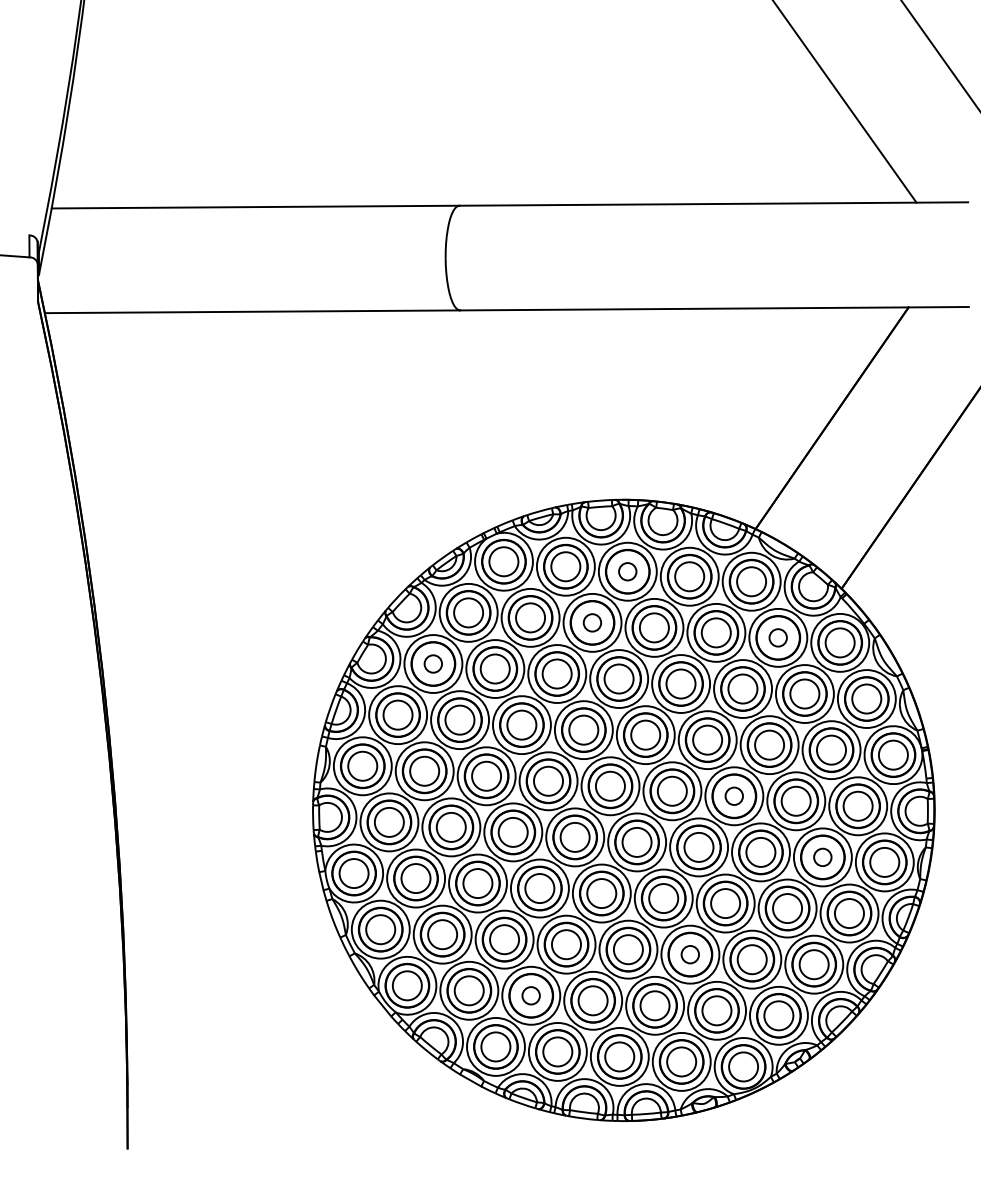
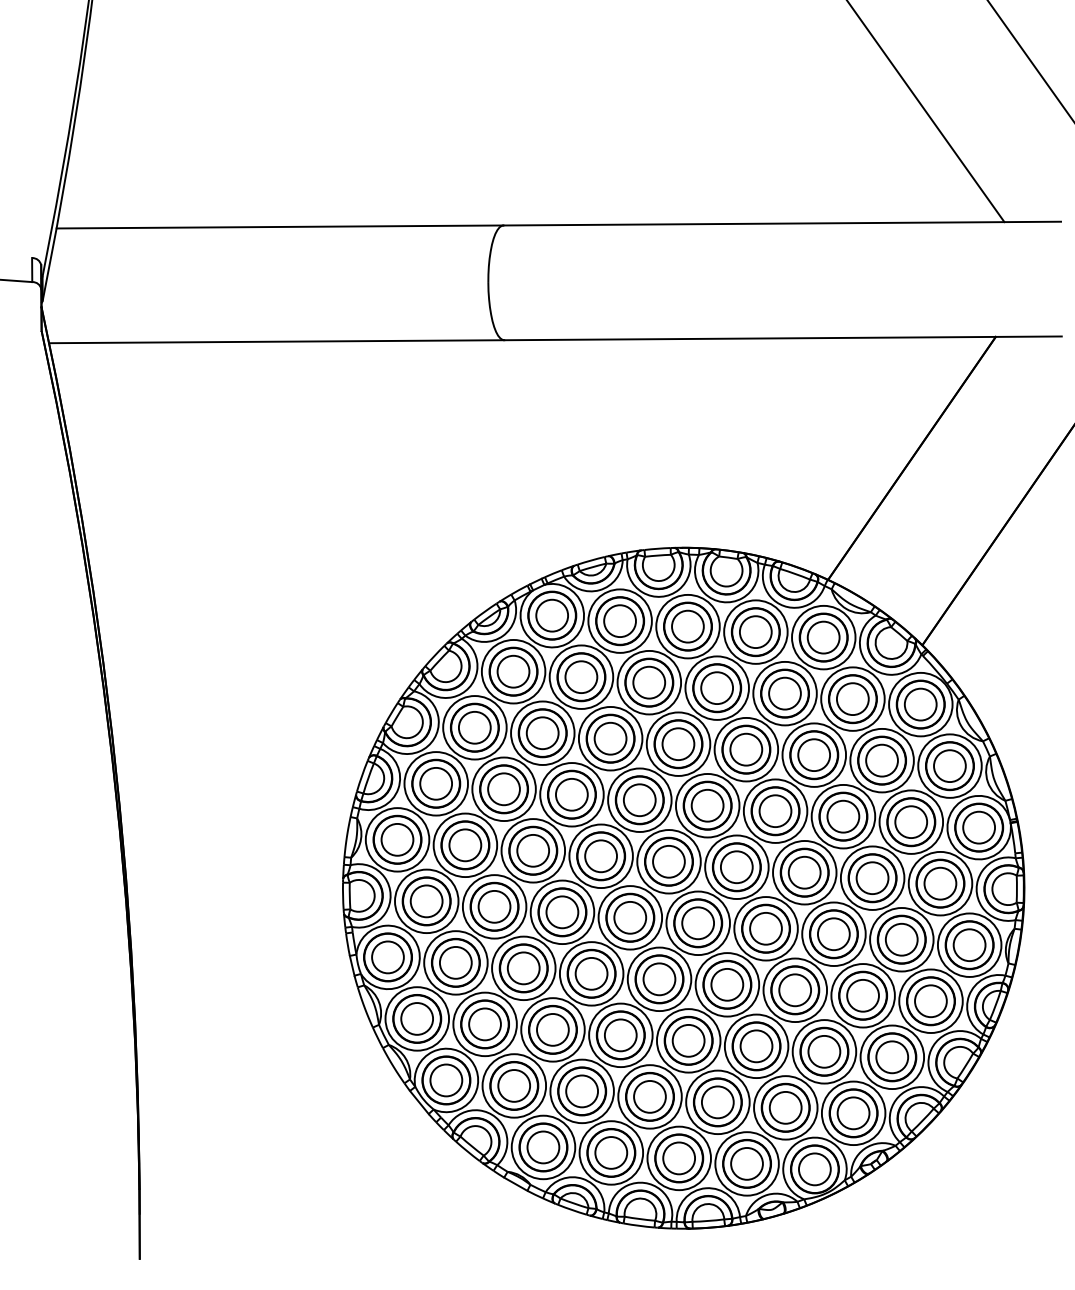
circle: (627, 571) -> (687, 626), size x1.67
circle: (592, 622) -> (649, 682), size x1.67
circle: (777, 638) -> (852, 699), size x1.67
circle: (433, 663) -> (474, 727), size x1.67
circle: (734, 796) -> (804, 872), size x1.67
circle: (822, 857) -> (901, 939), size x1.67
circle: (690, 954) -> (756, 1046), size x1.67
circle: (531, 995) -> (582, 1091), size x1.67

